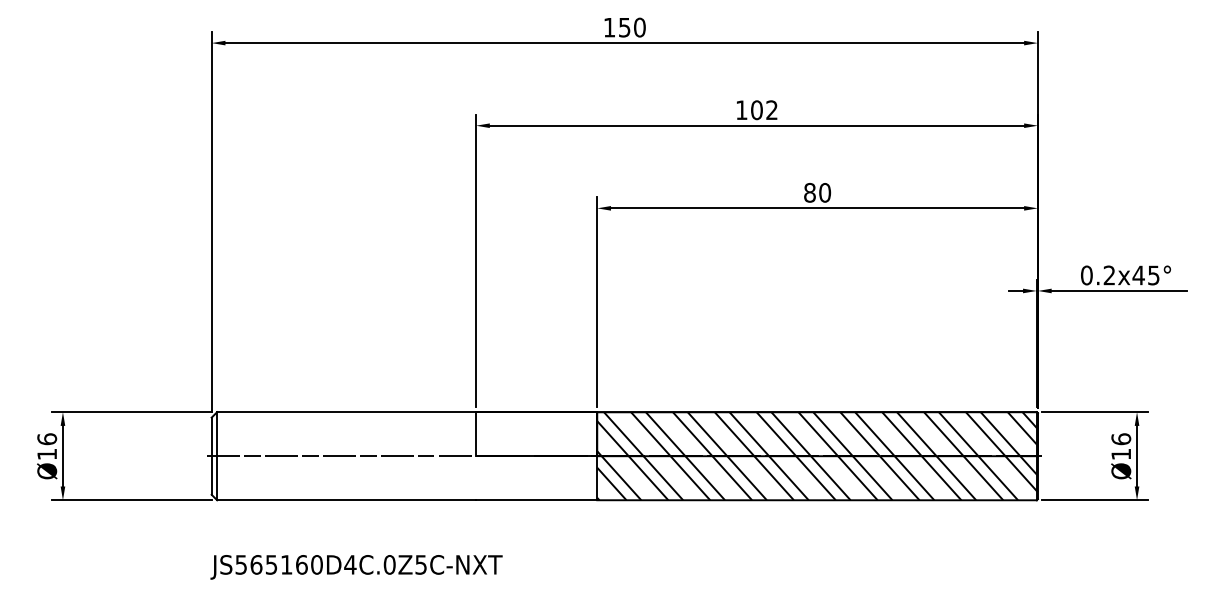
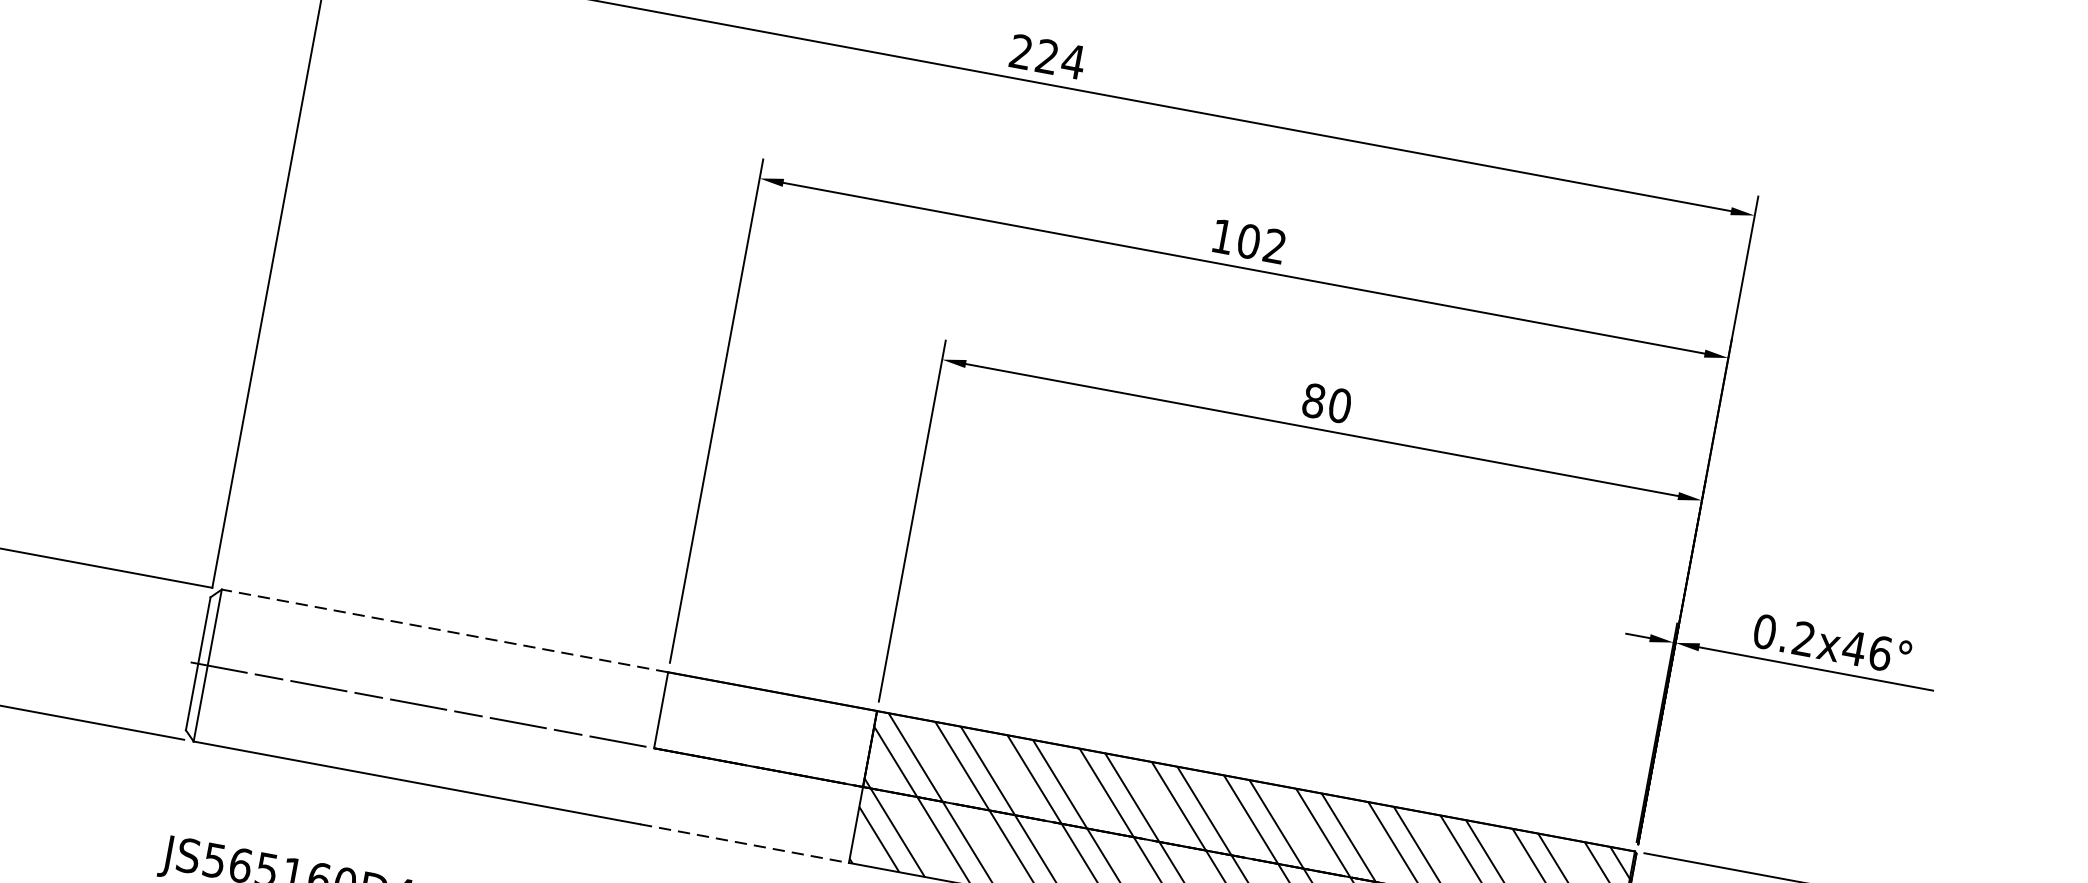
text: (624, 27) -> (1047, 56), 150 -> 224
text: (1153, 275) -> (1879, 653), x45° -> x46°
line: (346, 412) -> (444, 631), solid -> dashed
line: (536, 500) -> (744, 843), solid -> dashed

